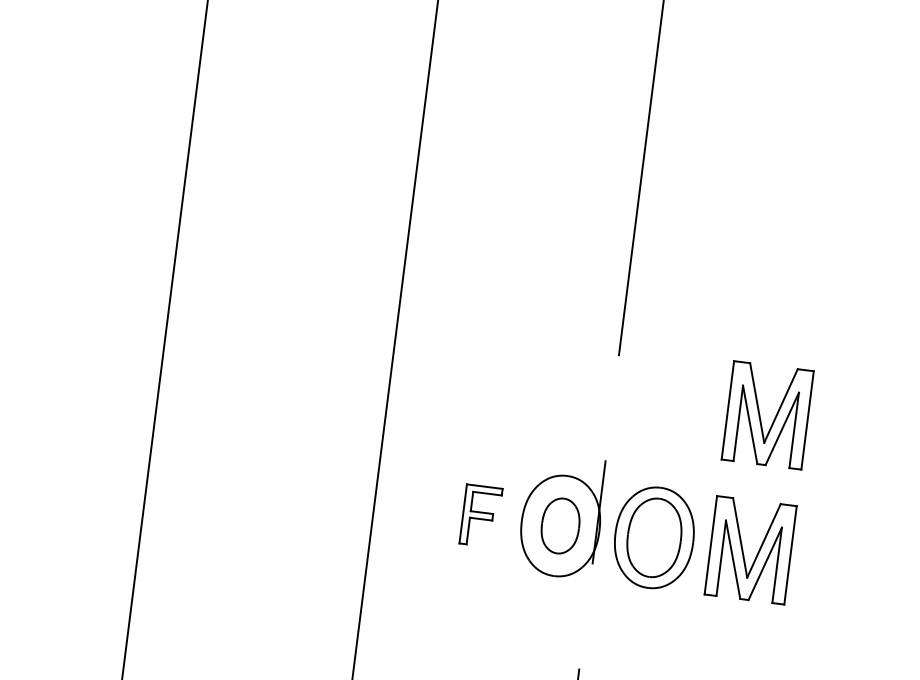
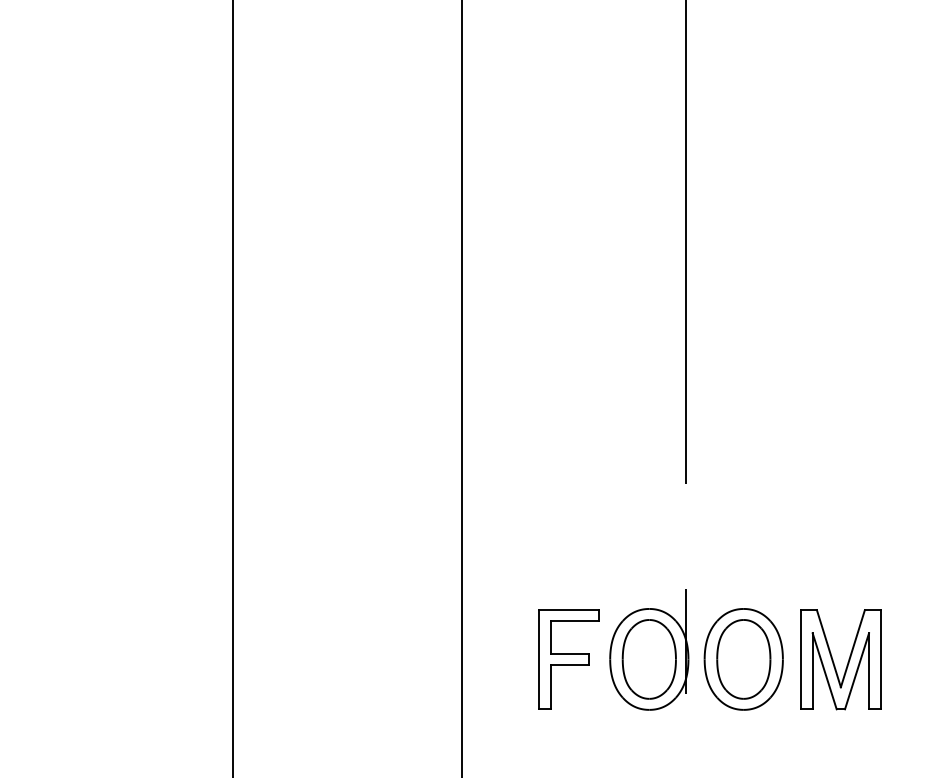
part: (761, 417) -> (834, 526), removed
part: (480, 515) -> (568, 659), size x1.67
part: (559, 525) -> (648, 659), size x1.43

